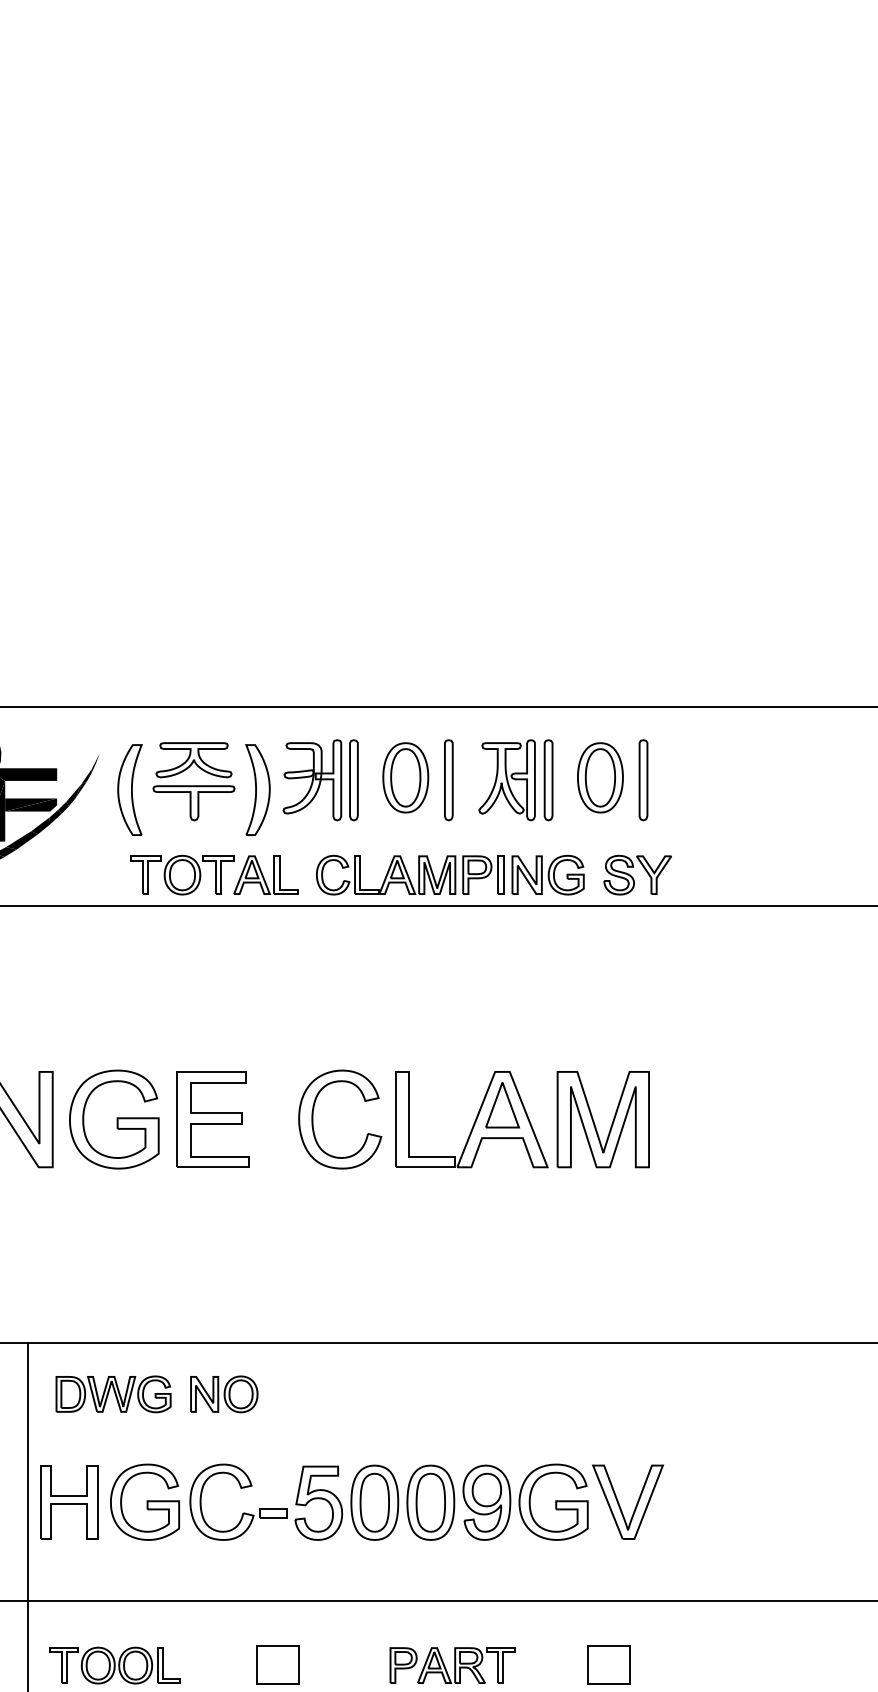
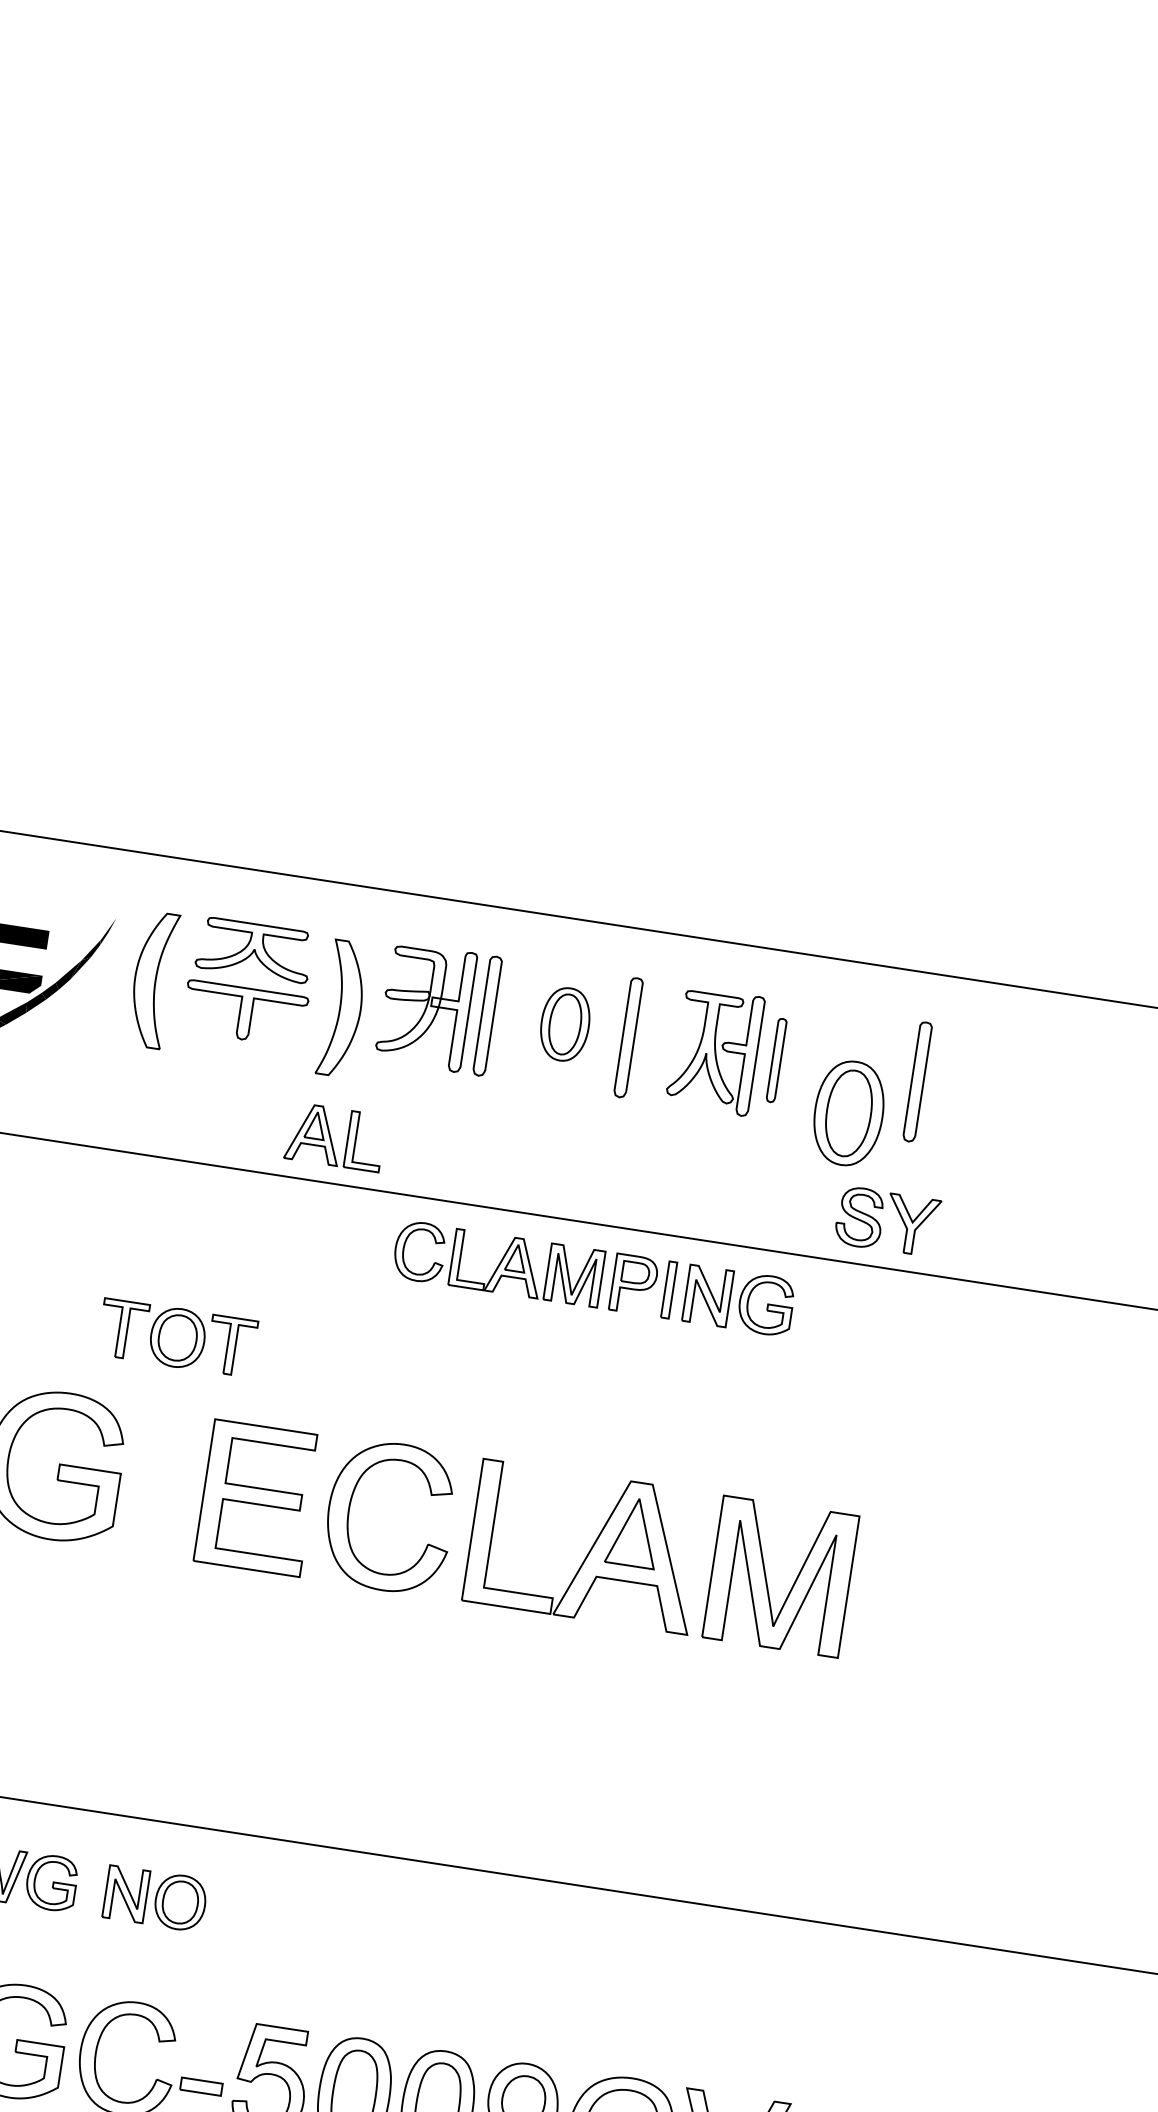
part: (405, 777) -> (564, 1023), size x0.7
part: (600, 777) -> (849, 1112), moved
part: (548, 780) -> (776, 1060), size x0.7
part: (182, 874) -> (177, 1336), moved
part: (450, 874) -> (594, 1277), moved
part: (212, 1119) -> (256, 1497), moved

